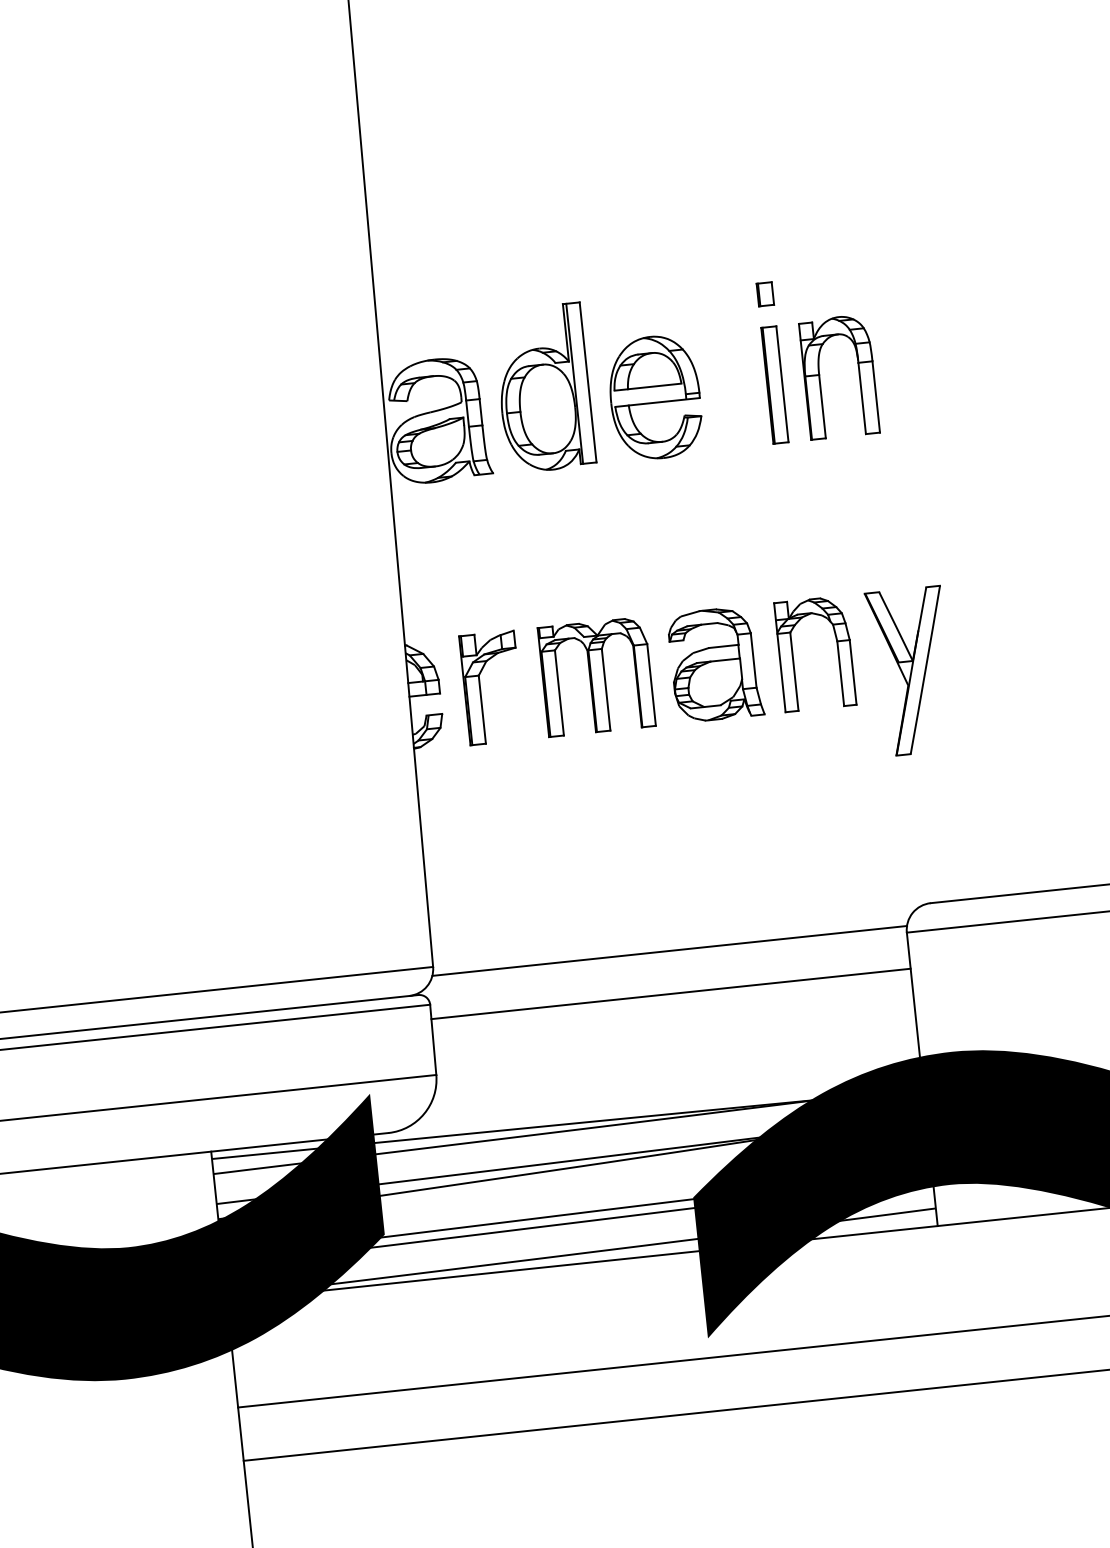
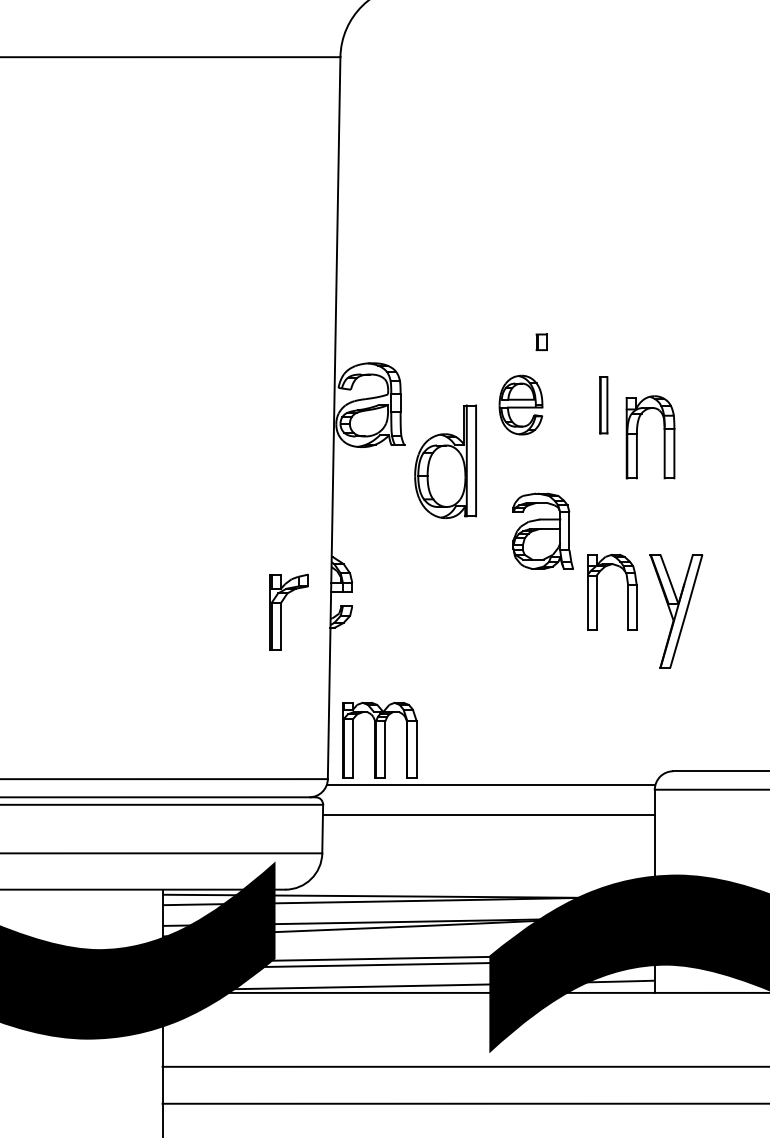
part: (764, 293) -> (541, 341), moved
part: (820, 379) -> (637, 437), moved
part: (774, 385) -> (603, 405), size x0.7
part: (544, 387) -> (445, 461), moved
part: (654, 396) -> (520, 404), size x0.7
part: (714, 663) -> (542, 530), moved
part: (596, 675) -> (379, 739), moved
part: (480, 688) -> (281, 611), moved

